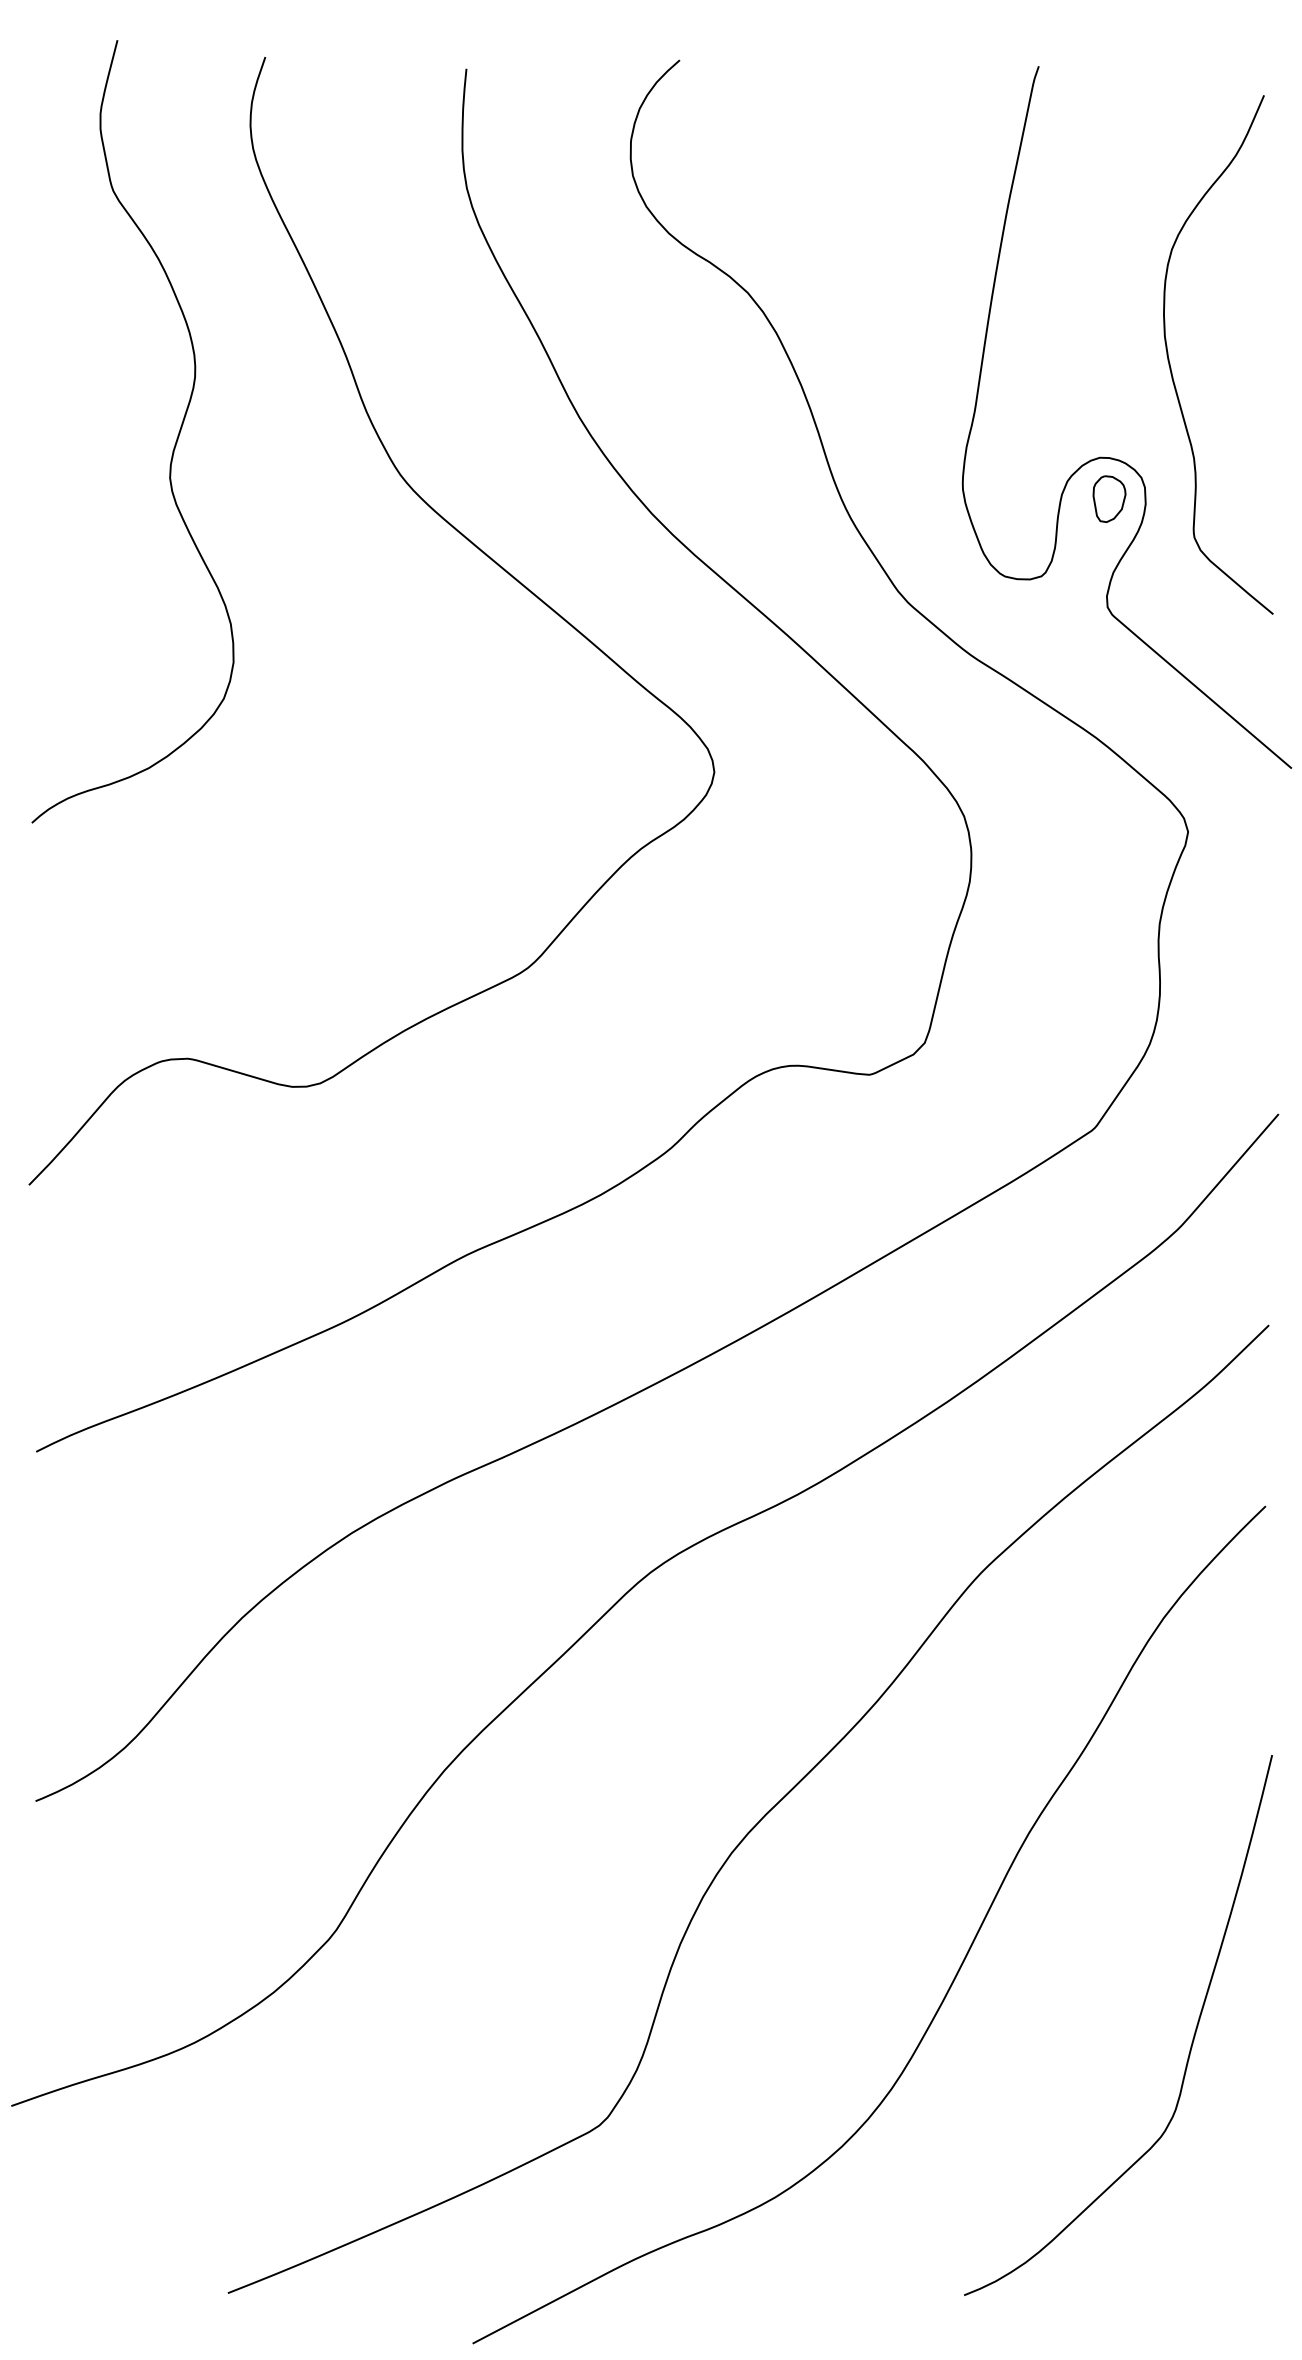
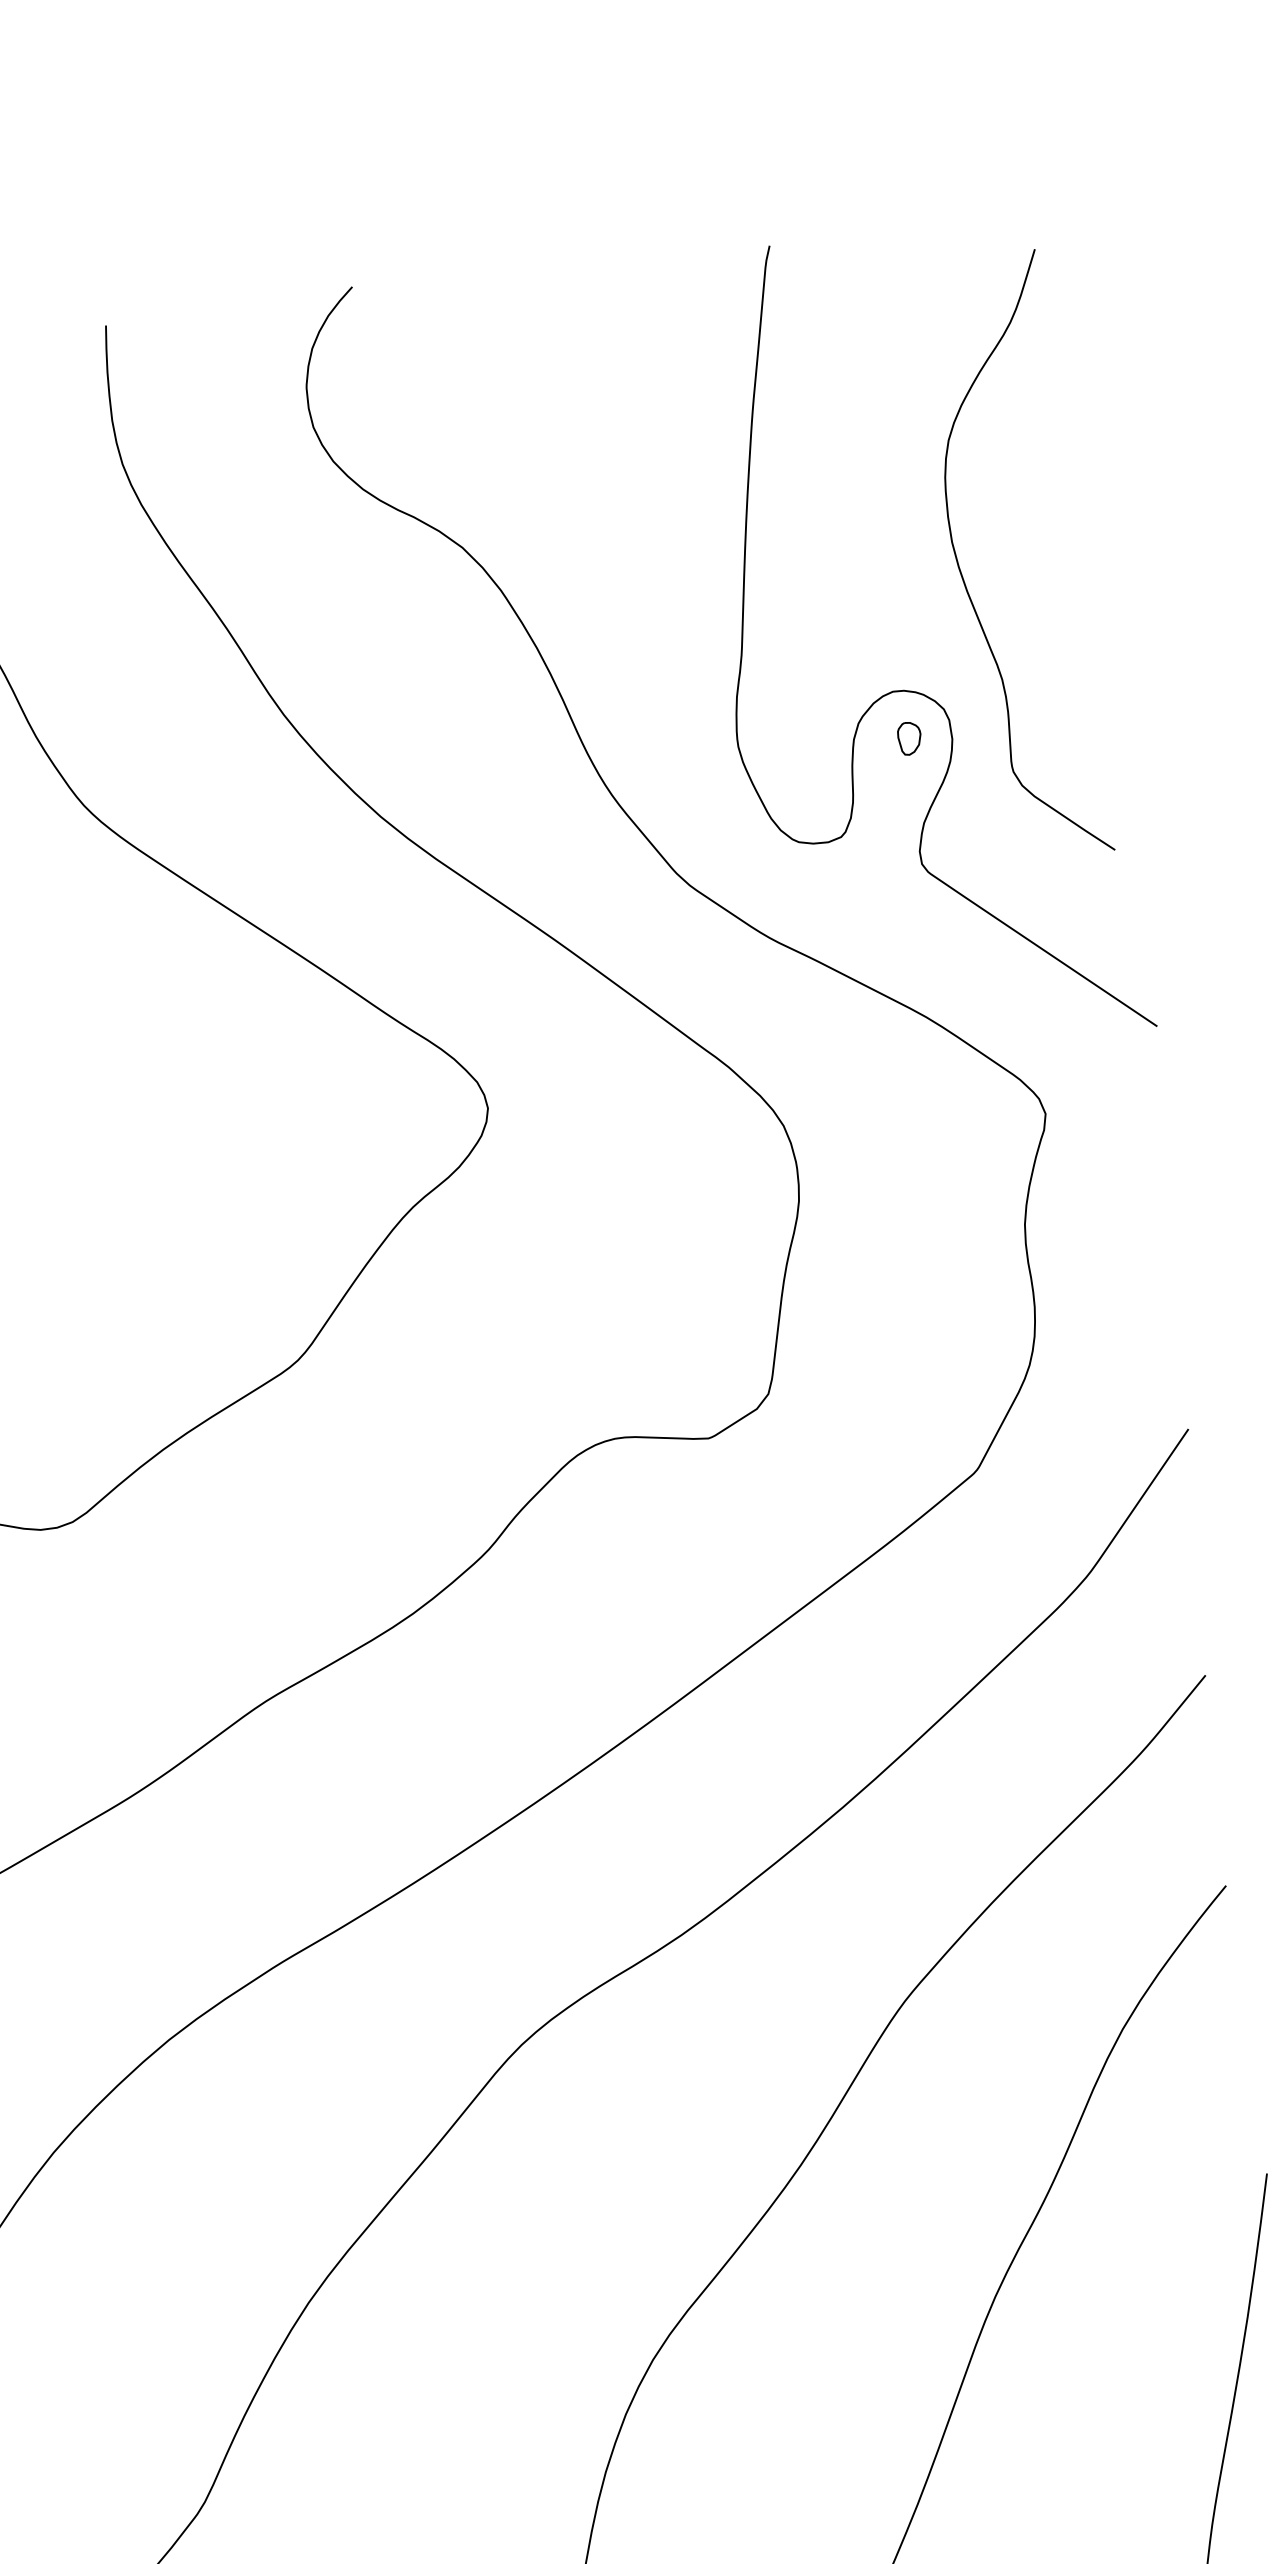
part: (1109, 499) -> (909, 738), size x0.6

